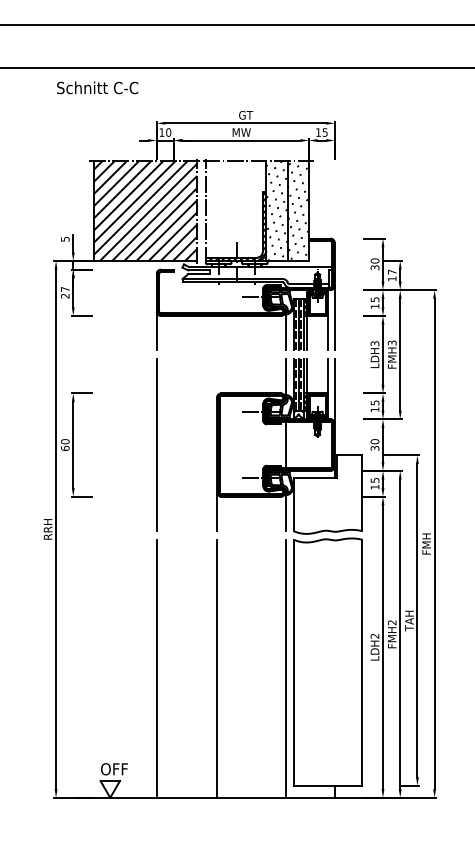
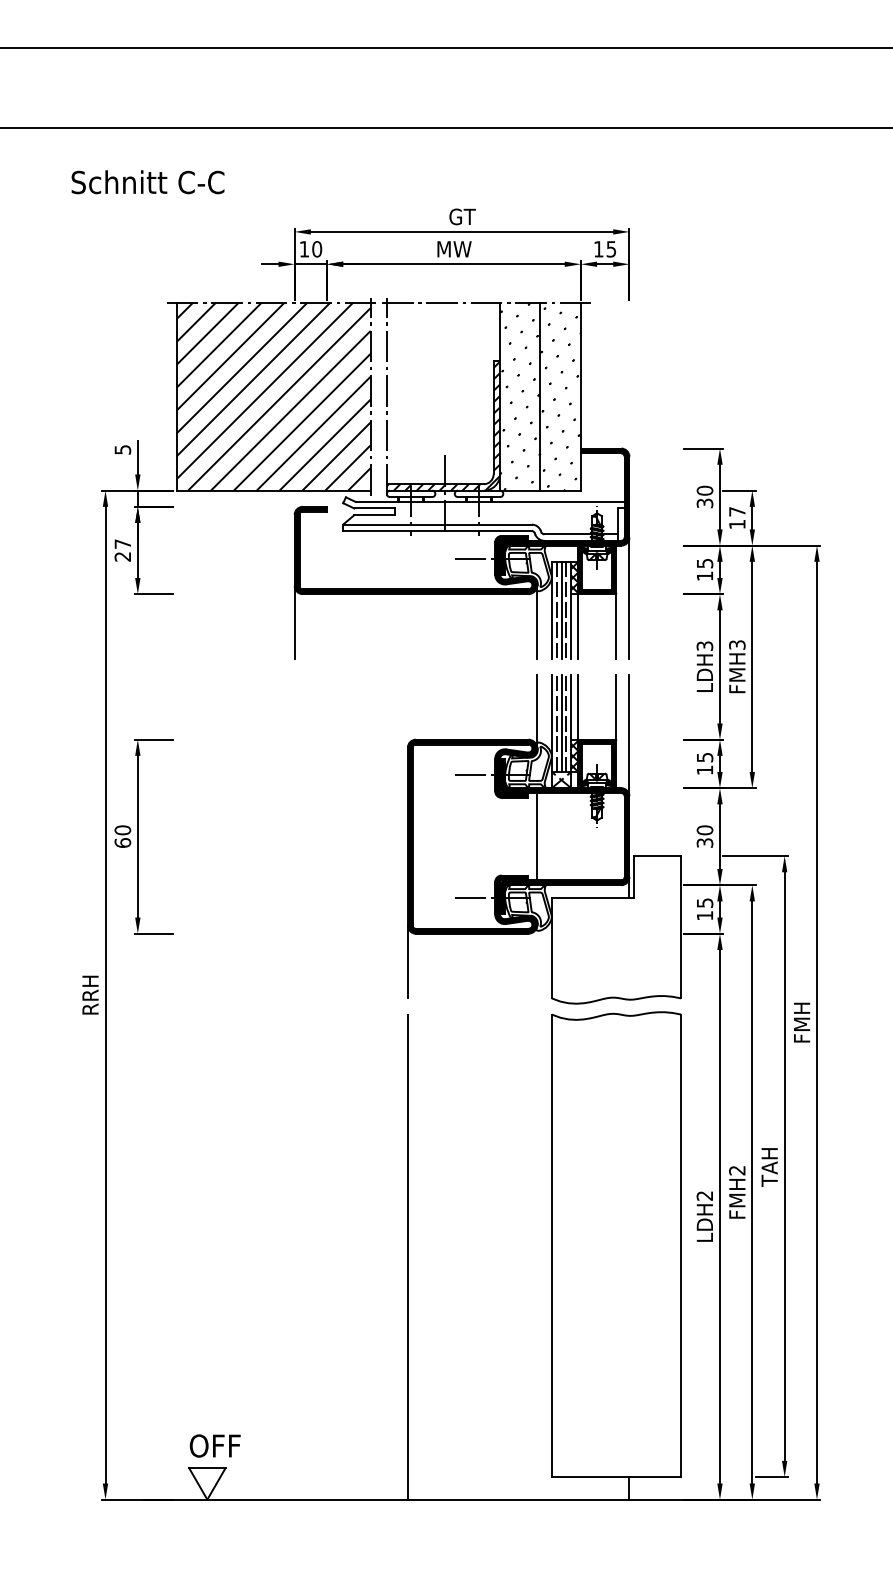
text: (97, 87) -> (147, 181), moved
line: (156, 444) -> (294, 835), removed
line: (285, 511) -> (536, 961), removed
line: (156, 668) -> (294, 1256), removed
line: (285, 668) -> (536, 1256), removed

